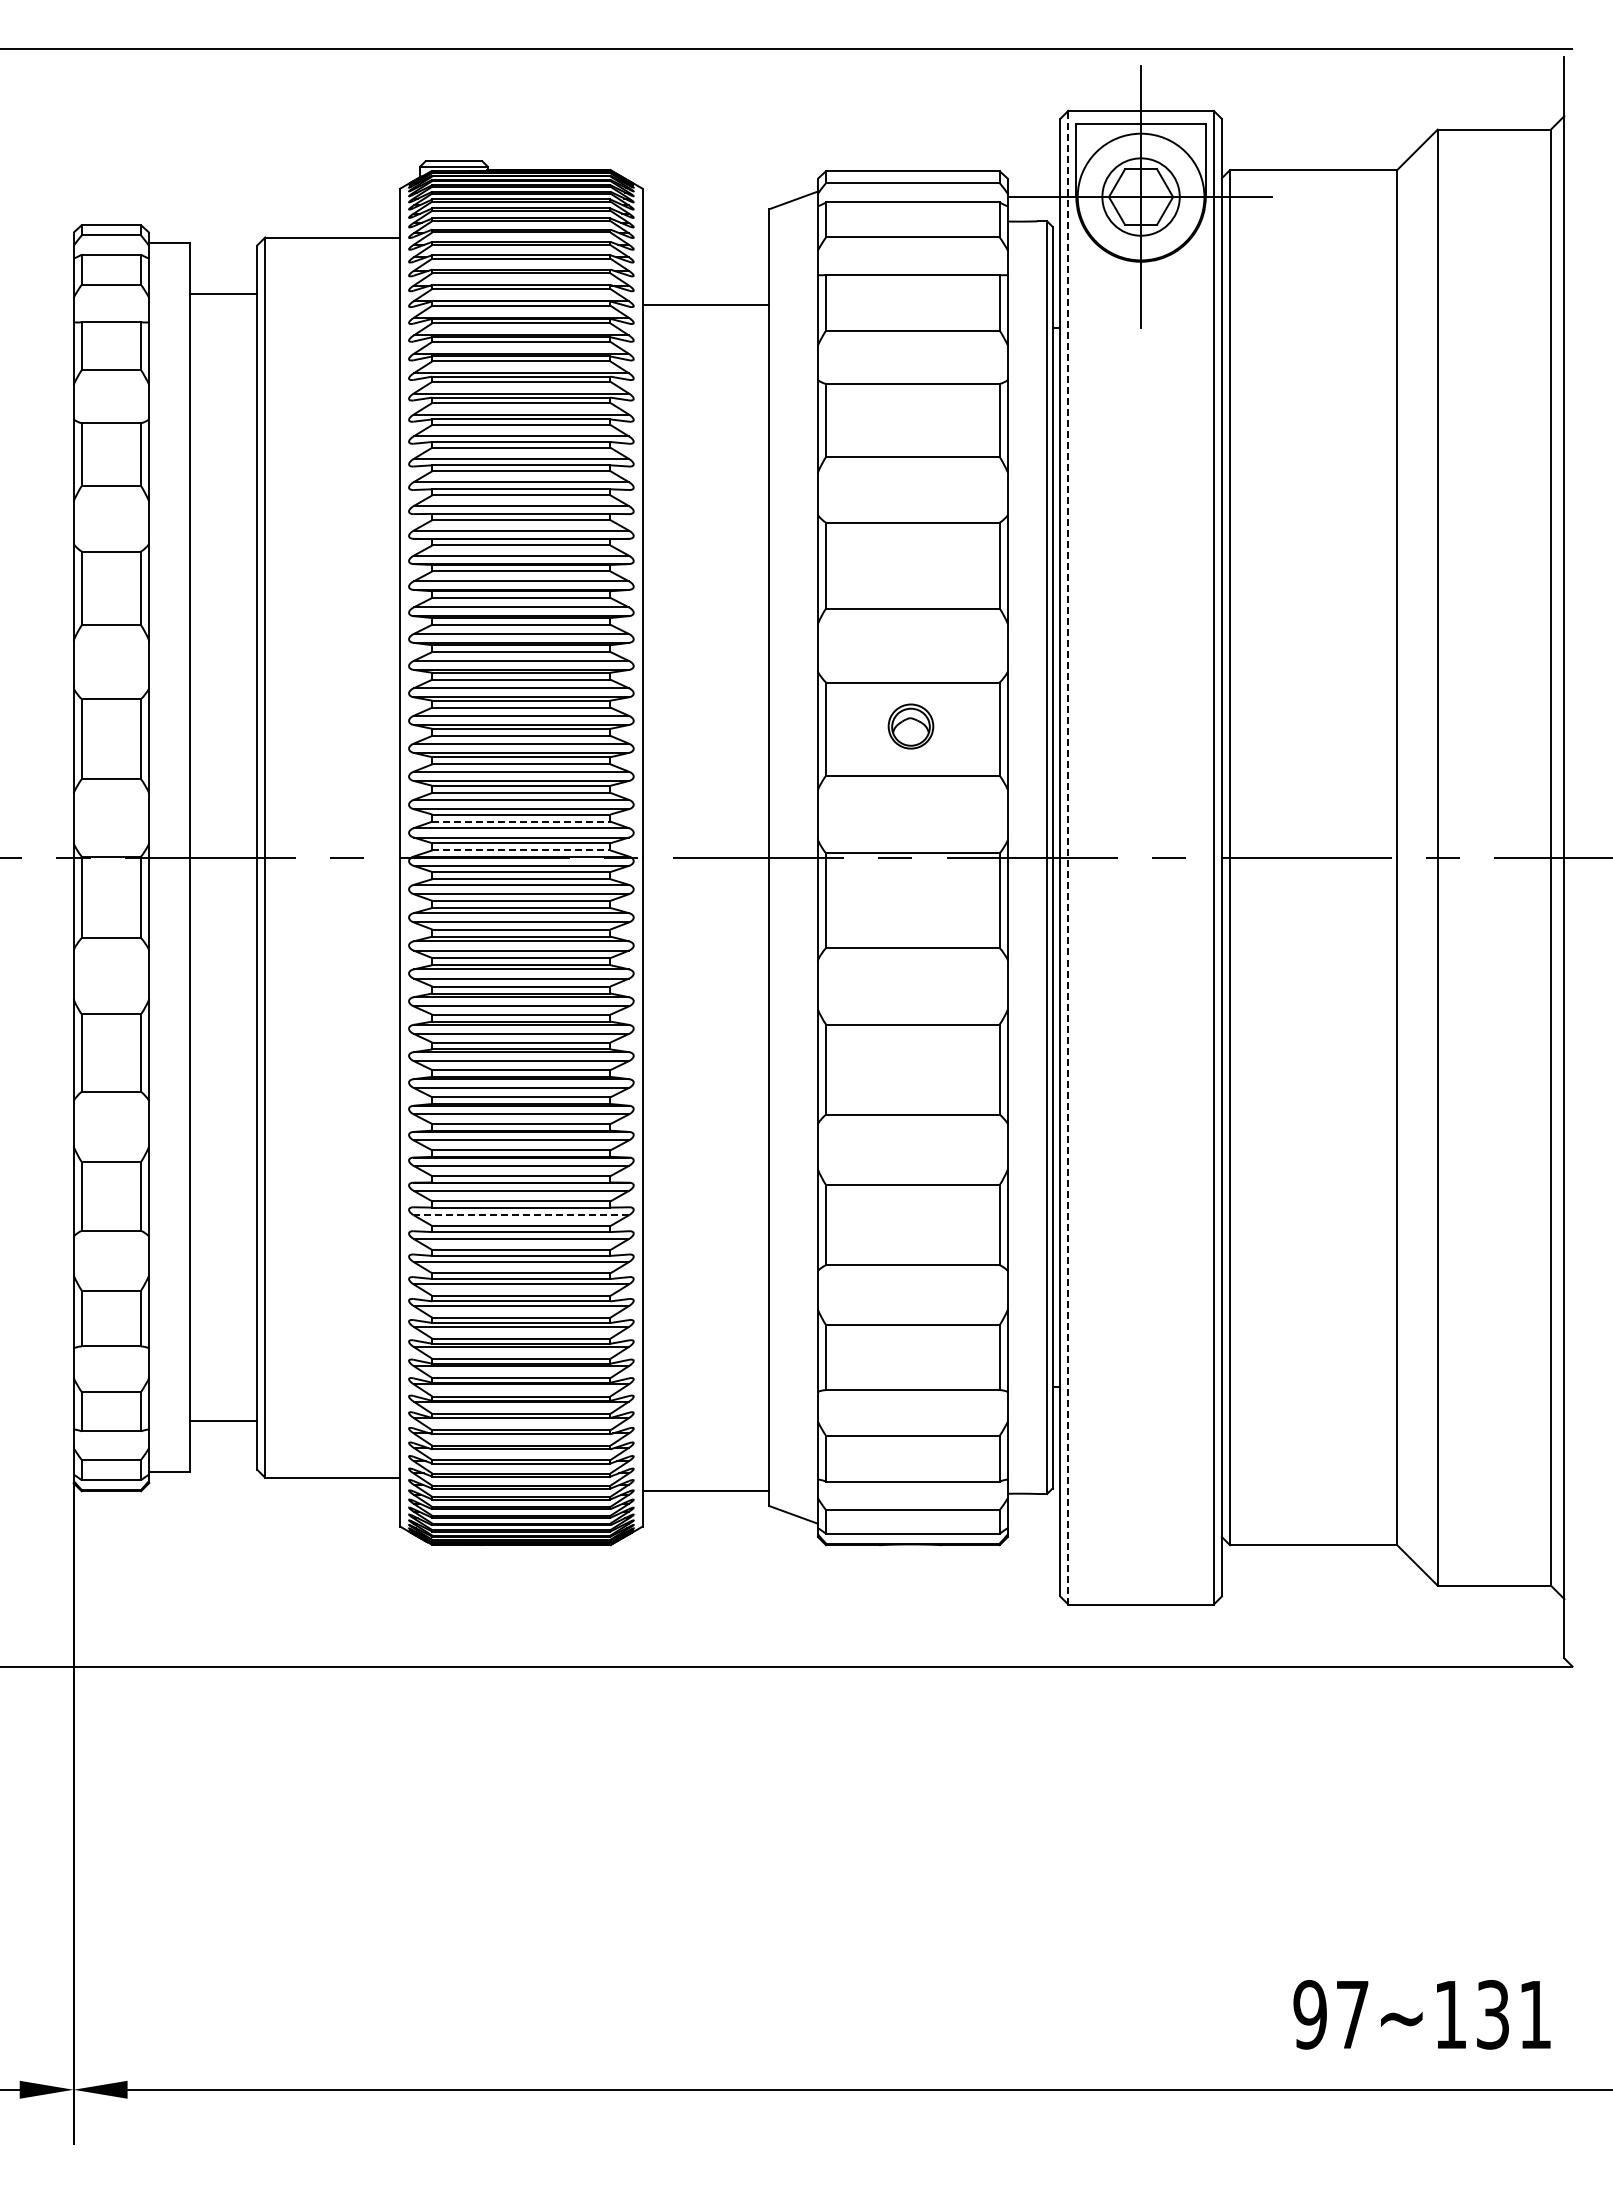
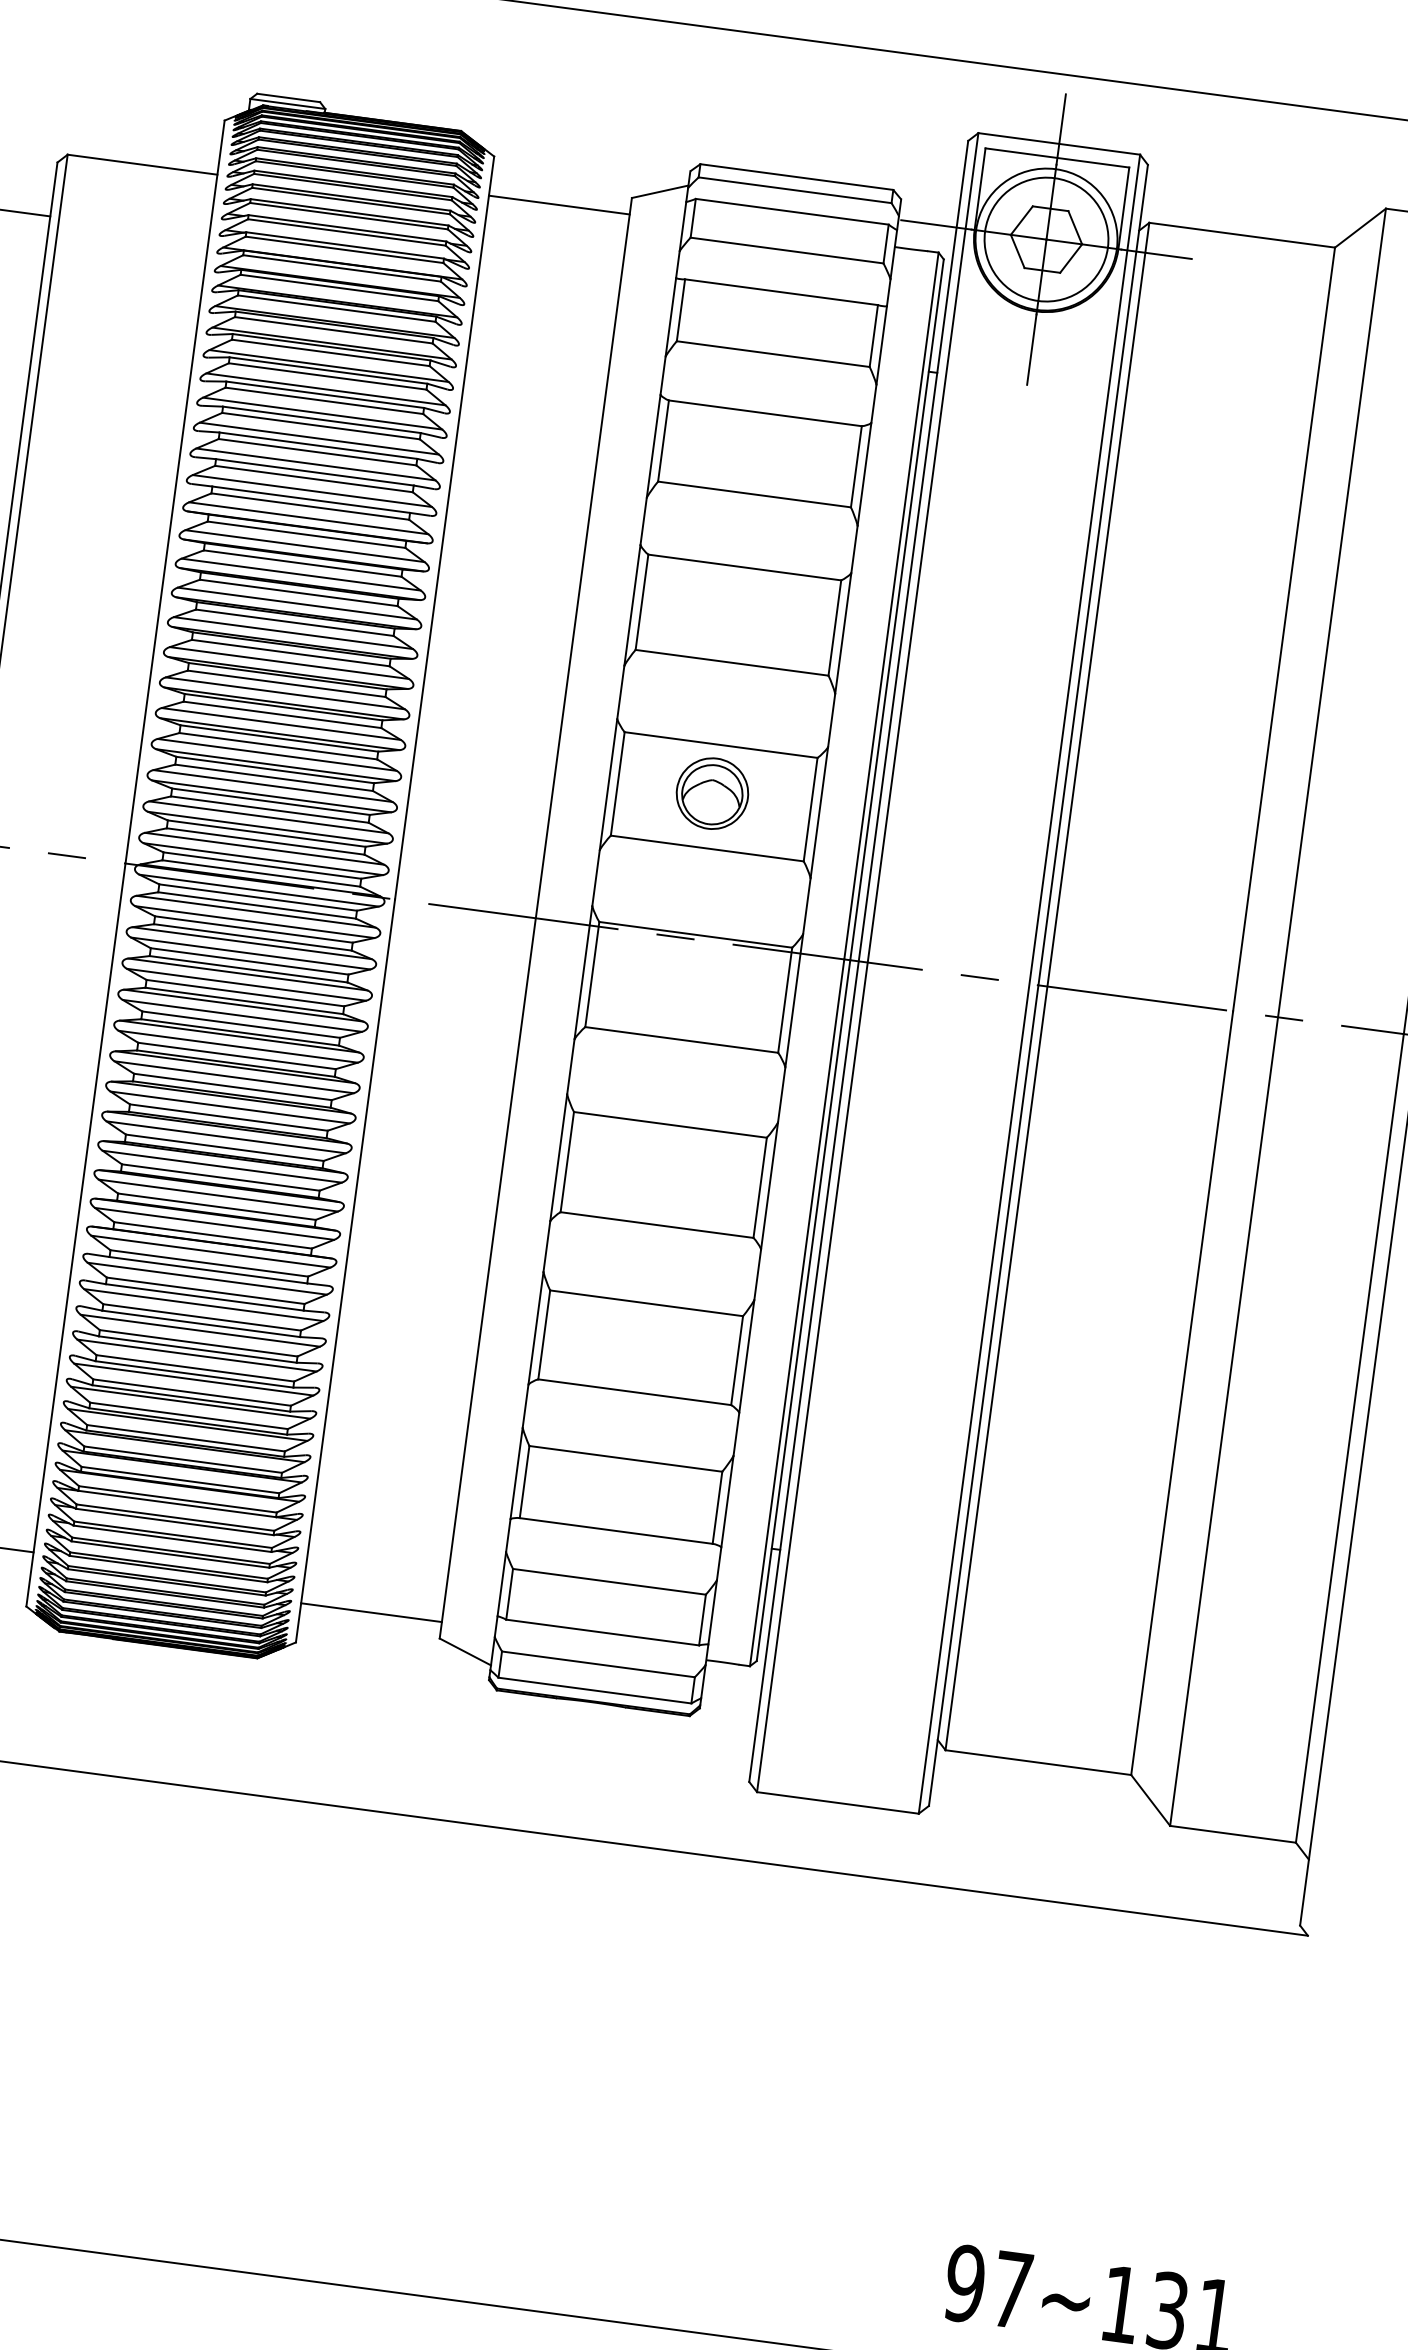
circle: (1140, 196) -> (1045, 238), size x1.43
line: (705, 305) -> (558, 205), moved
part: (910, 726) -> (711, 793), size x1.43
line: (521, 821) -> (265, 841), dashed -> solid
line: (521, 850) -> (261, 873), dashed -> solid
line: (1068, 857) -> (868, 962), dashed -> solid
line: (521, 1215) -> (207, 1279), dashed -> solid

